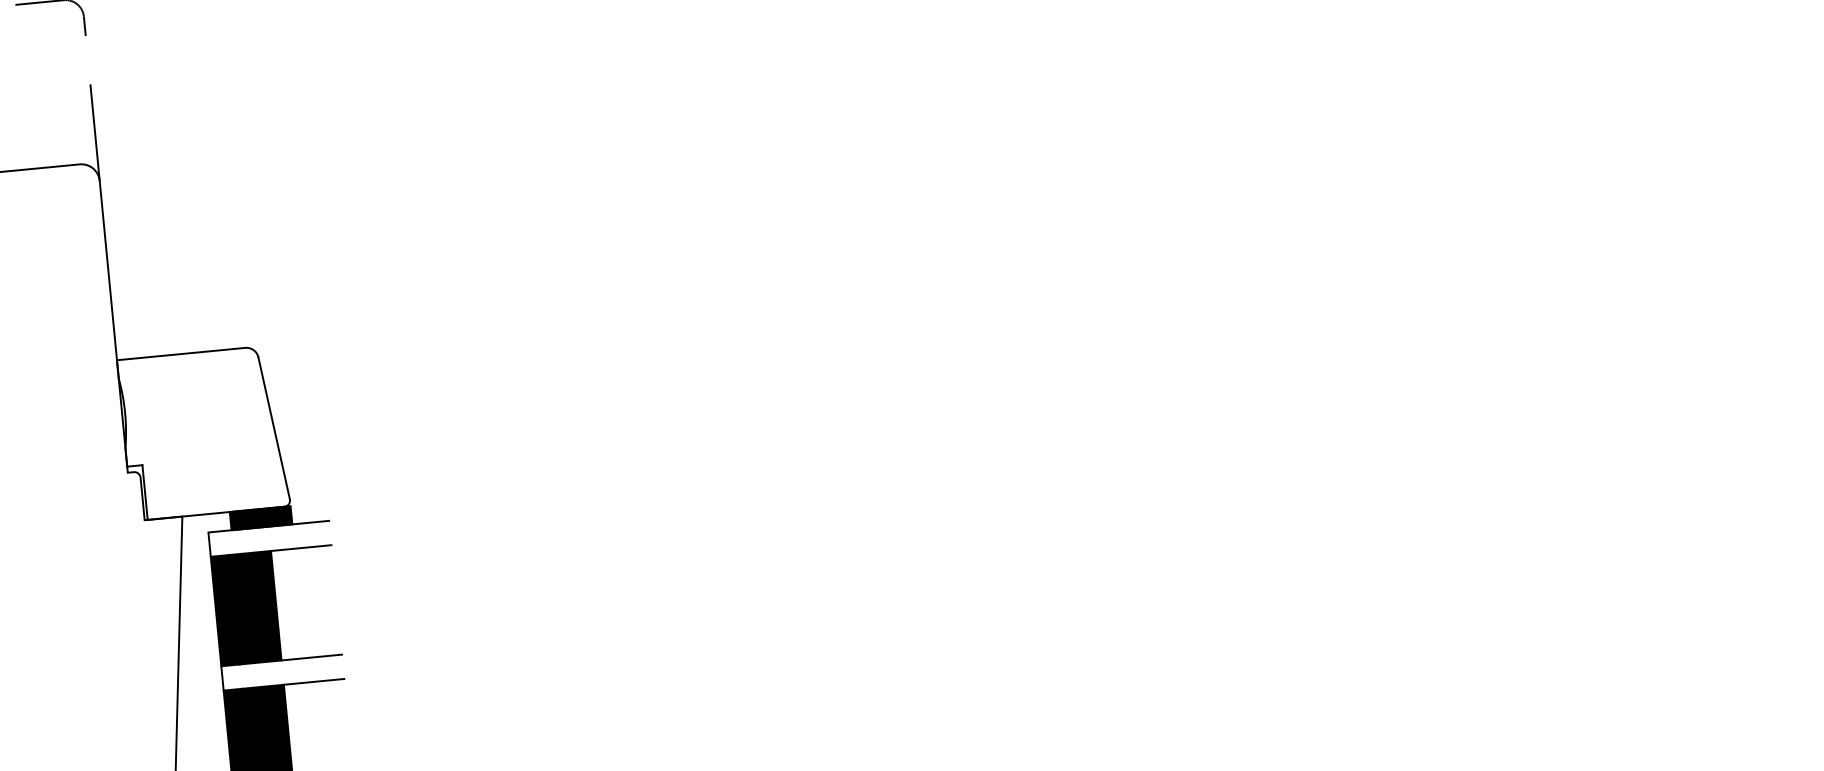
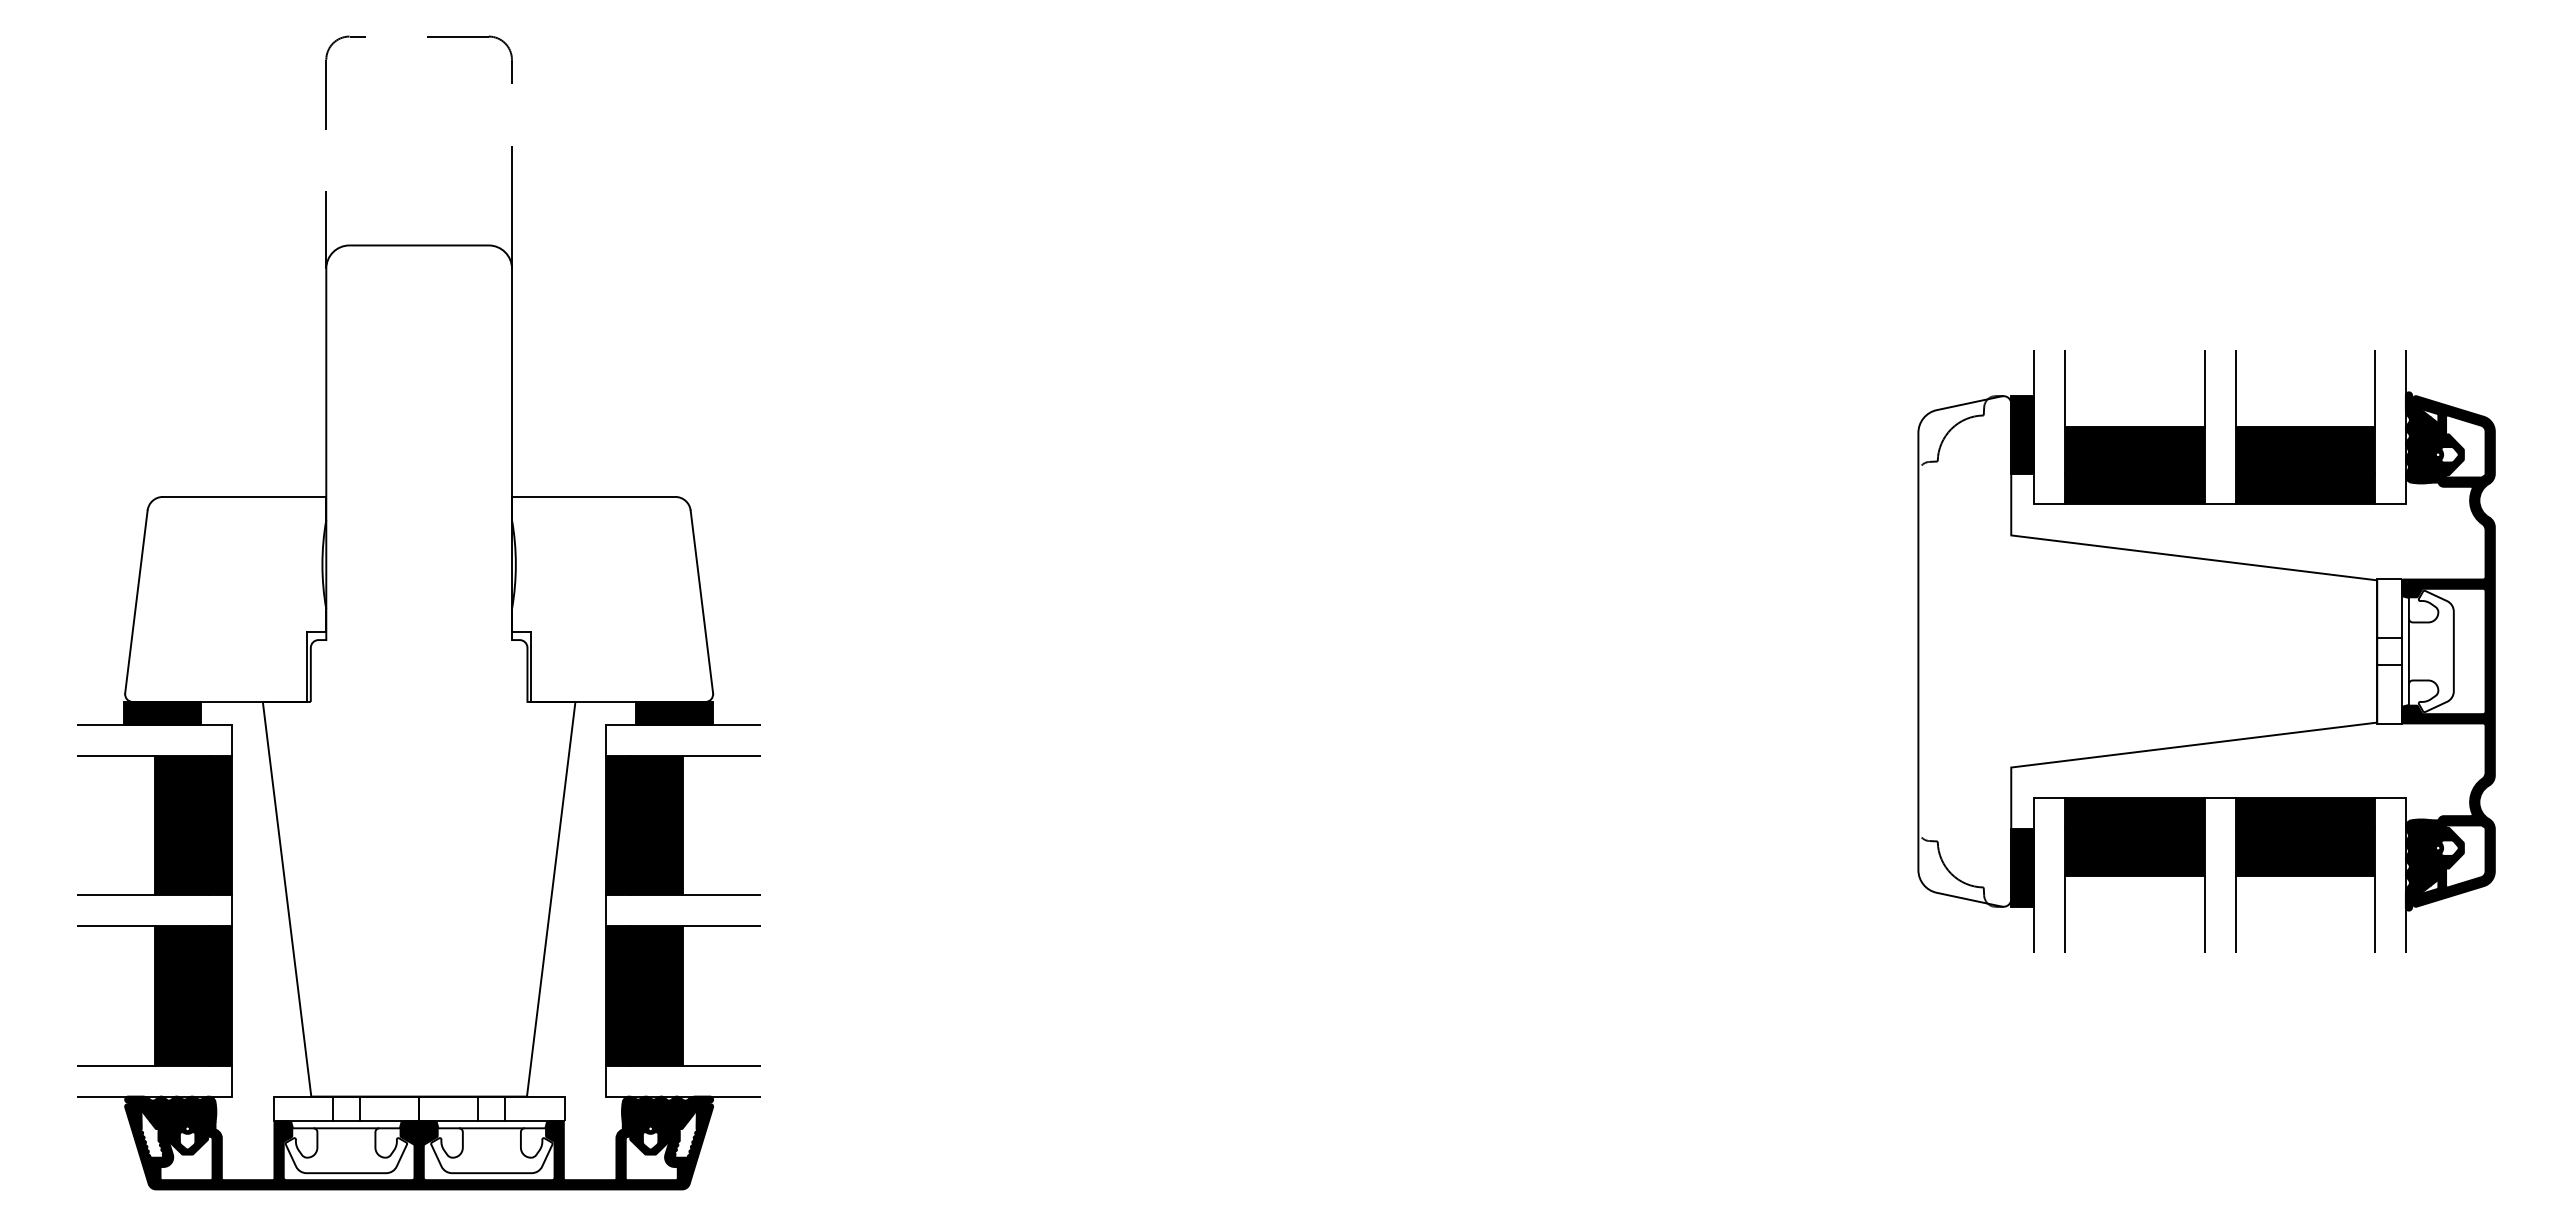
part: (1460, 353) -> (2206, 651), added

